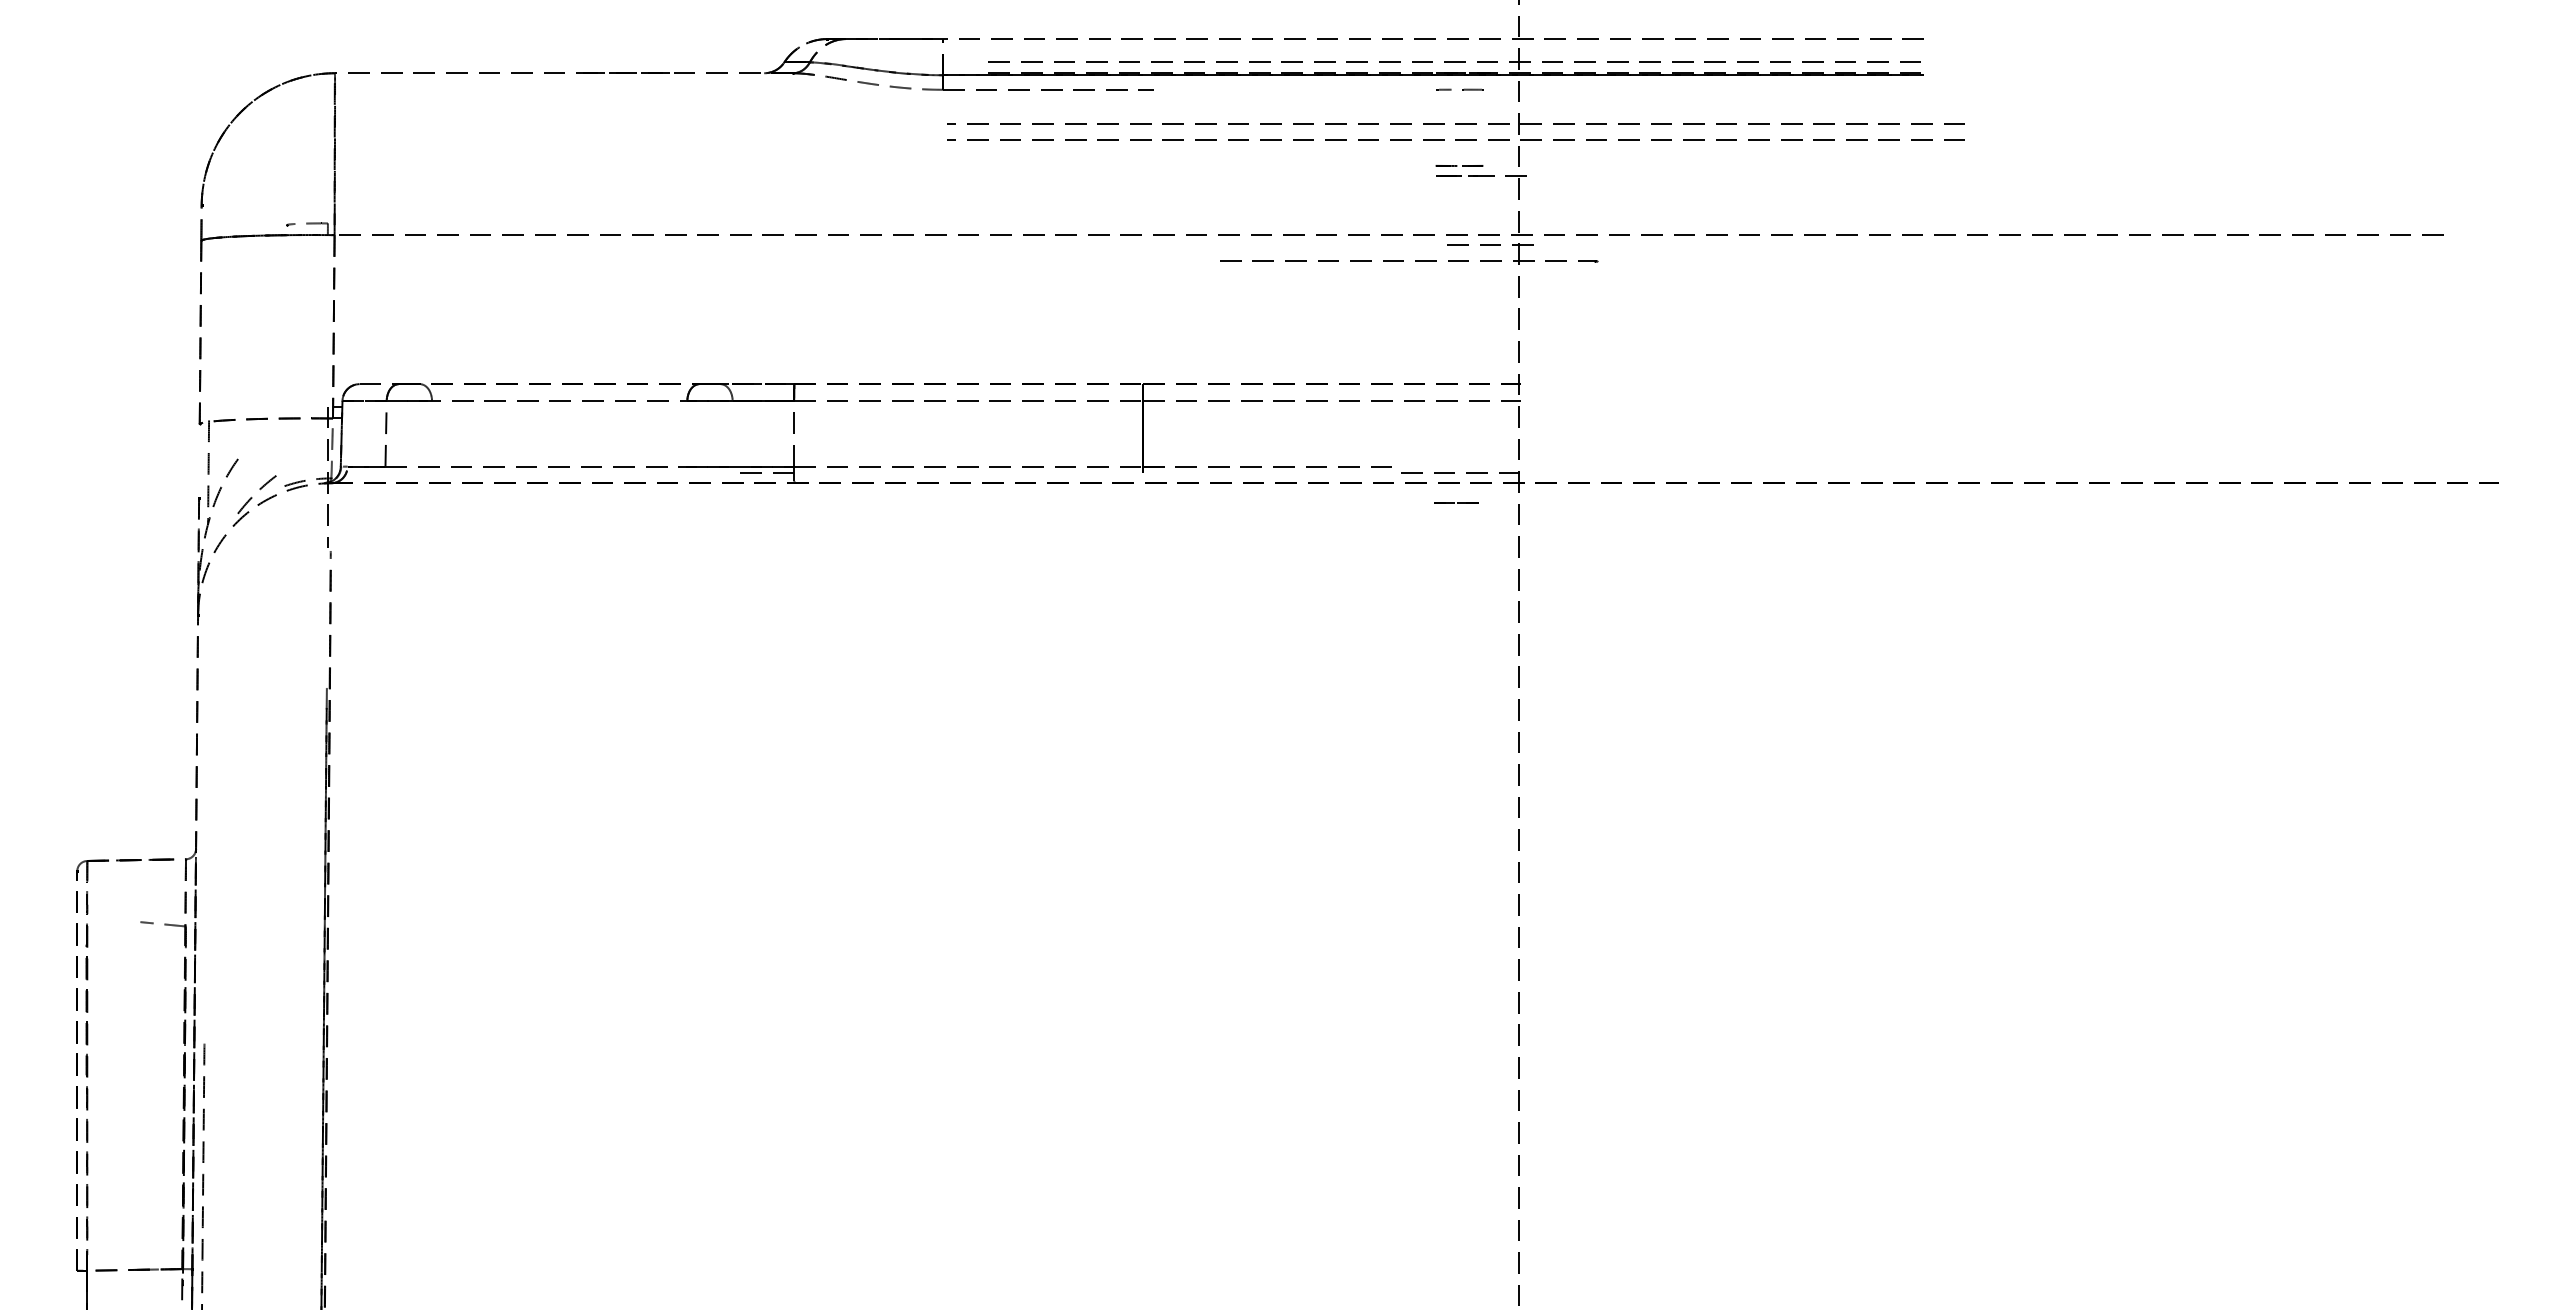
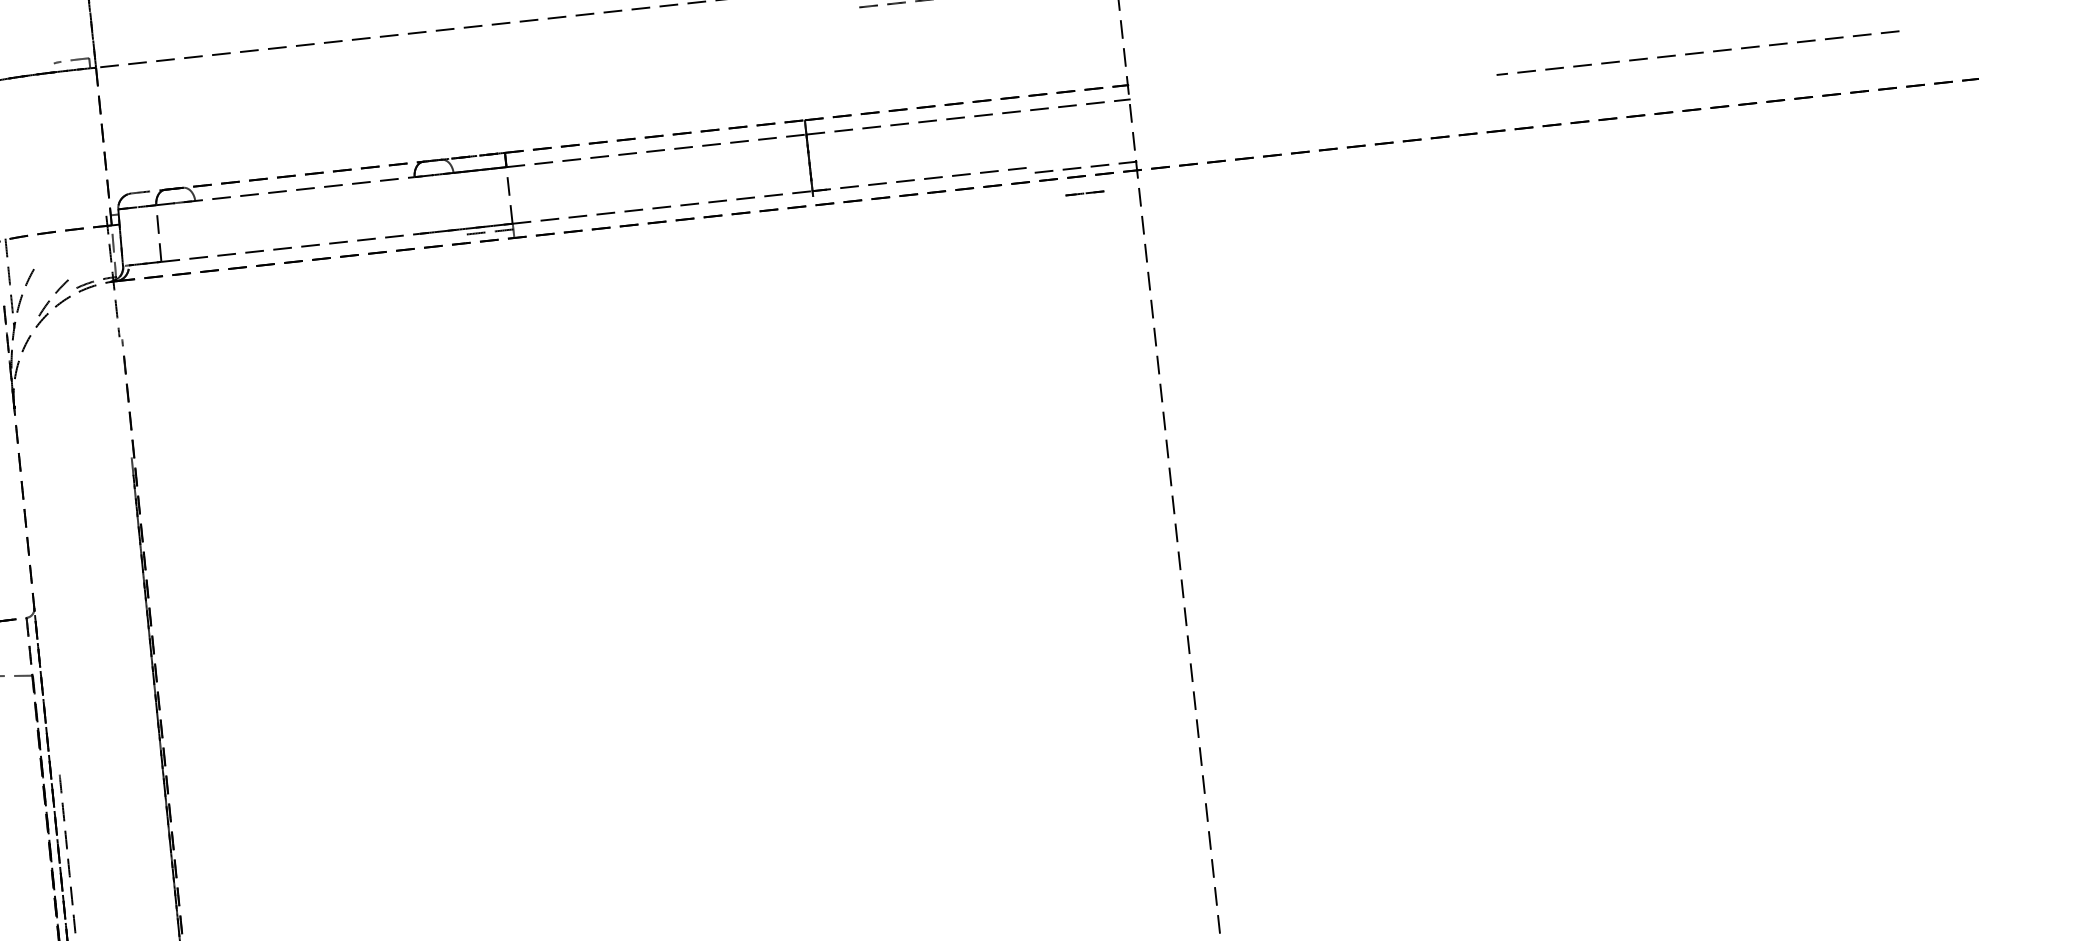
line: (2178, 417) -> (1697, 52), added

